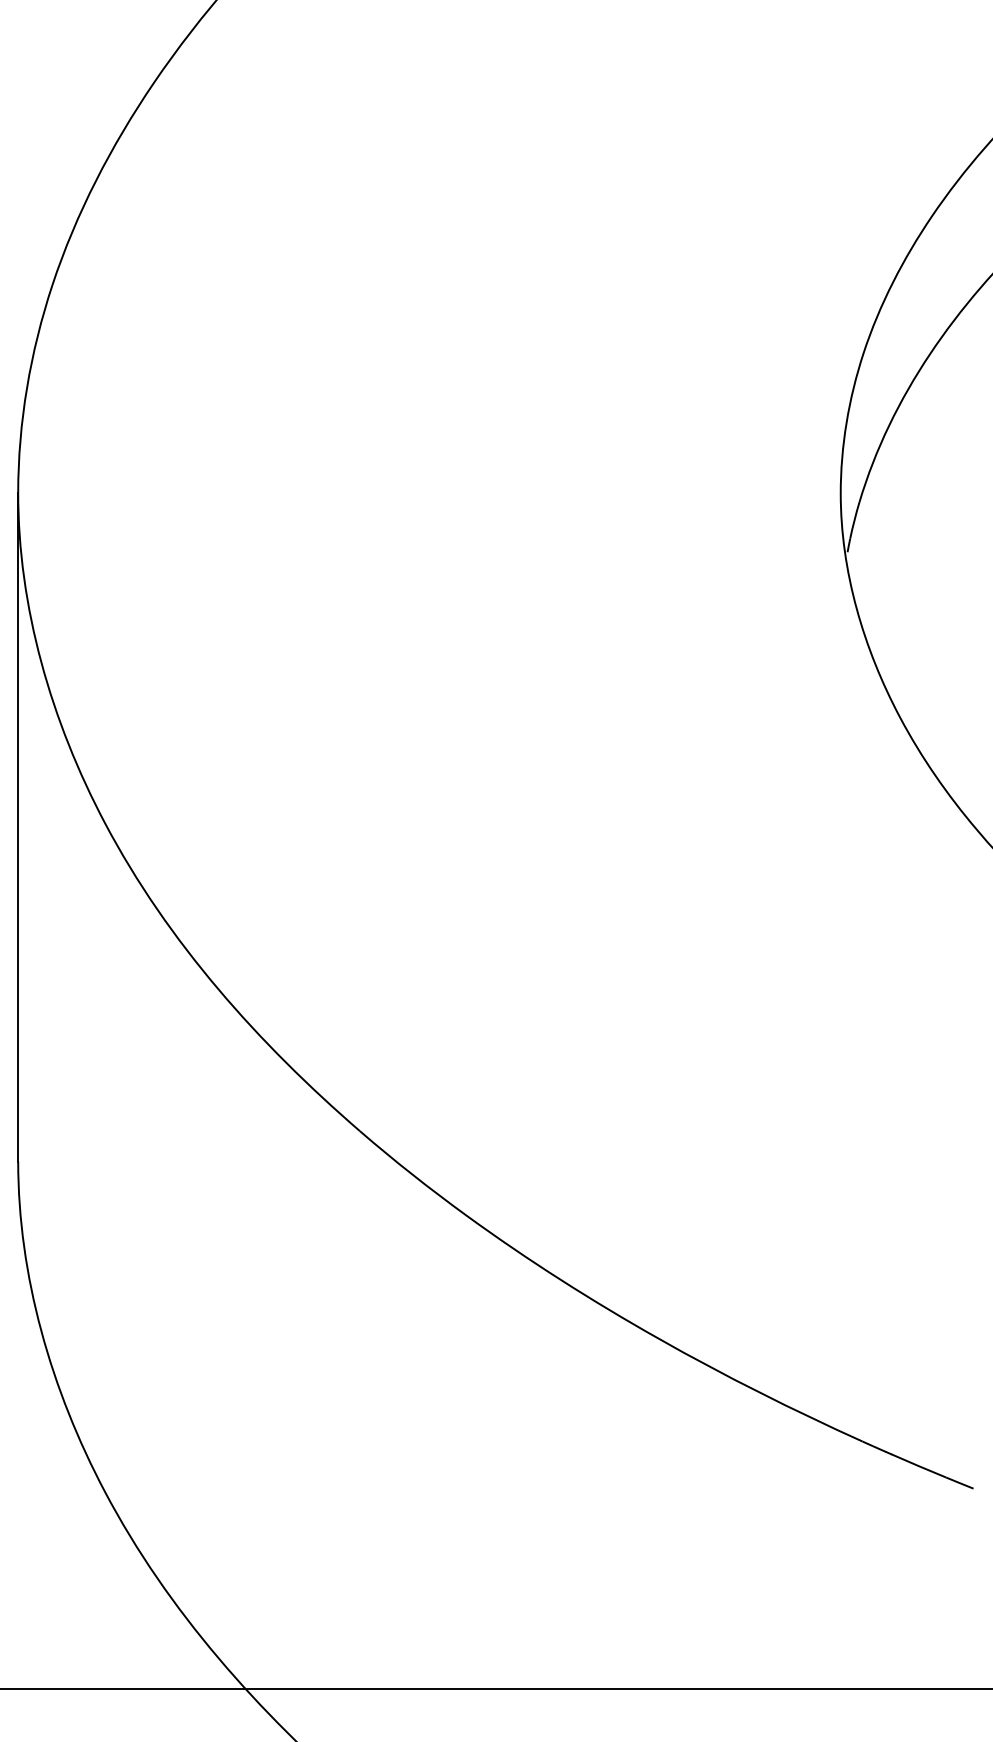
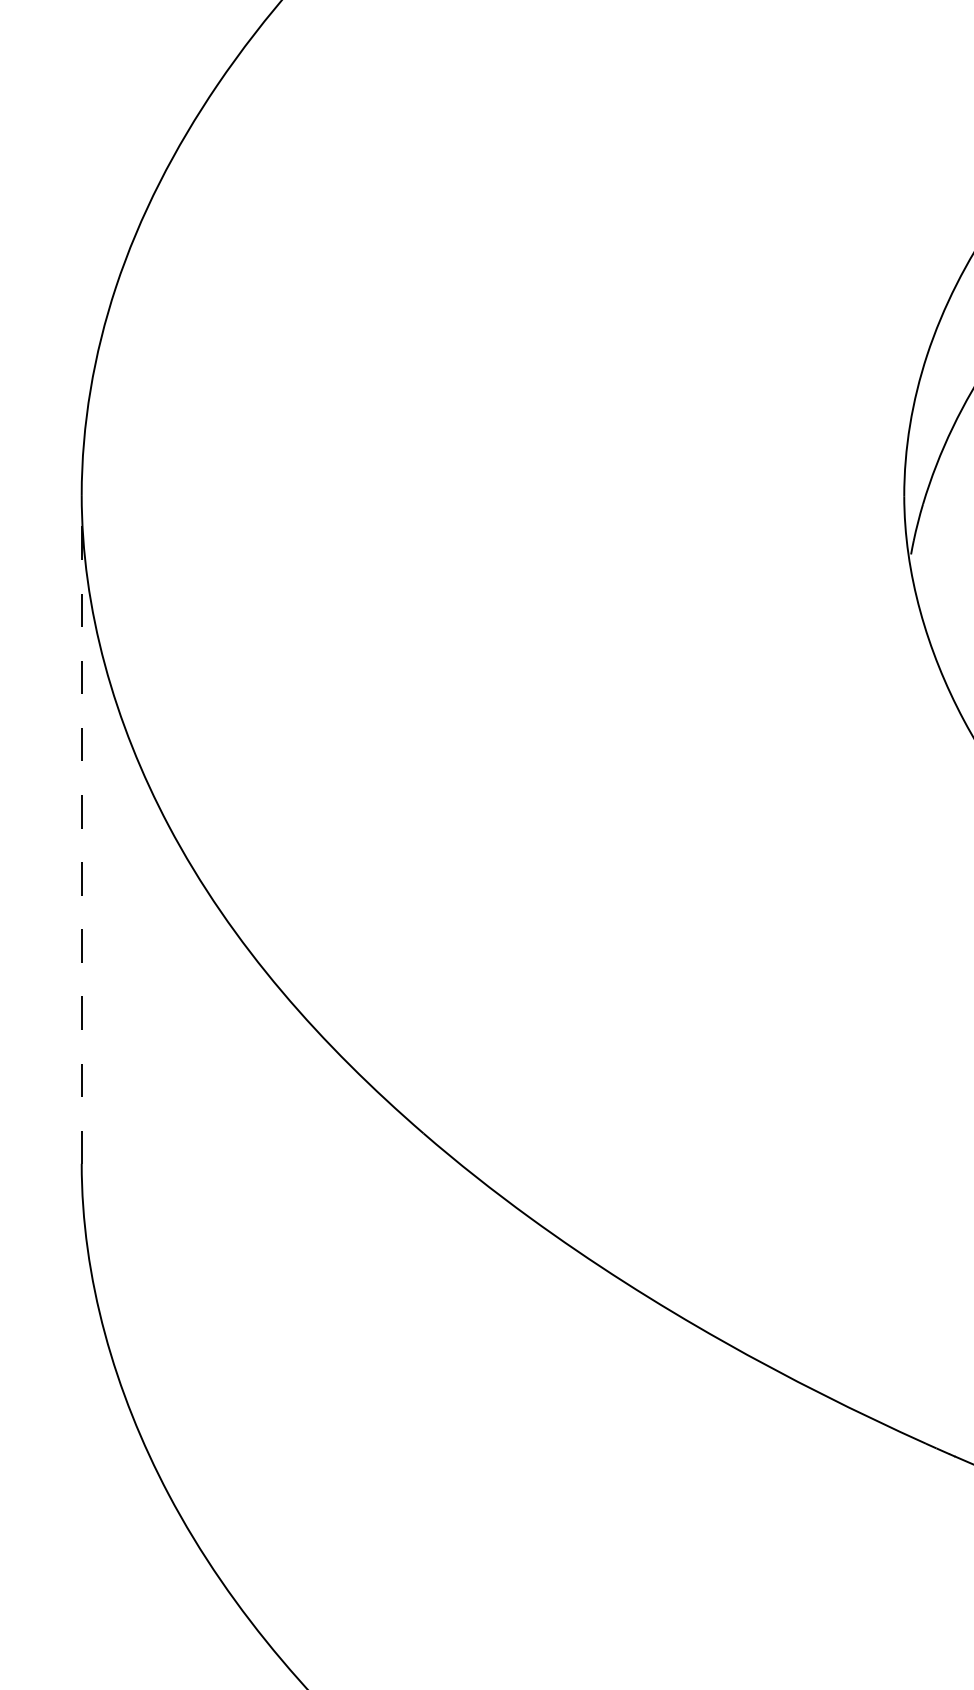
line: (18, 827) -> (82, 829), solid -> dashed

